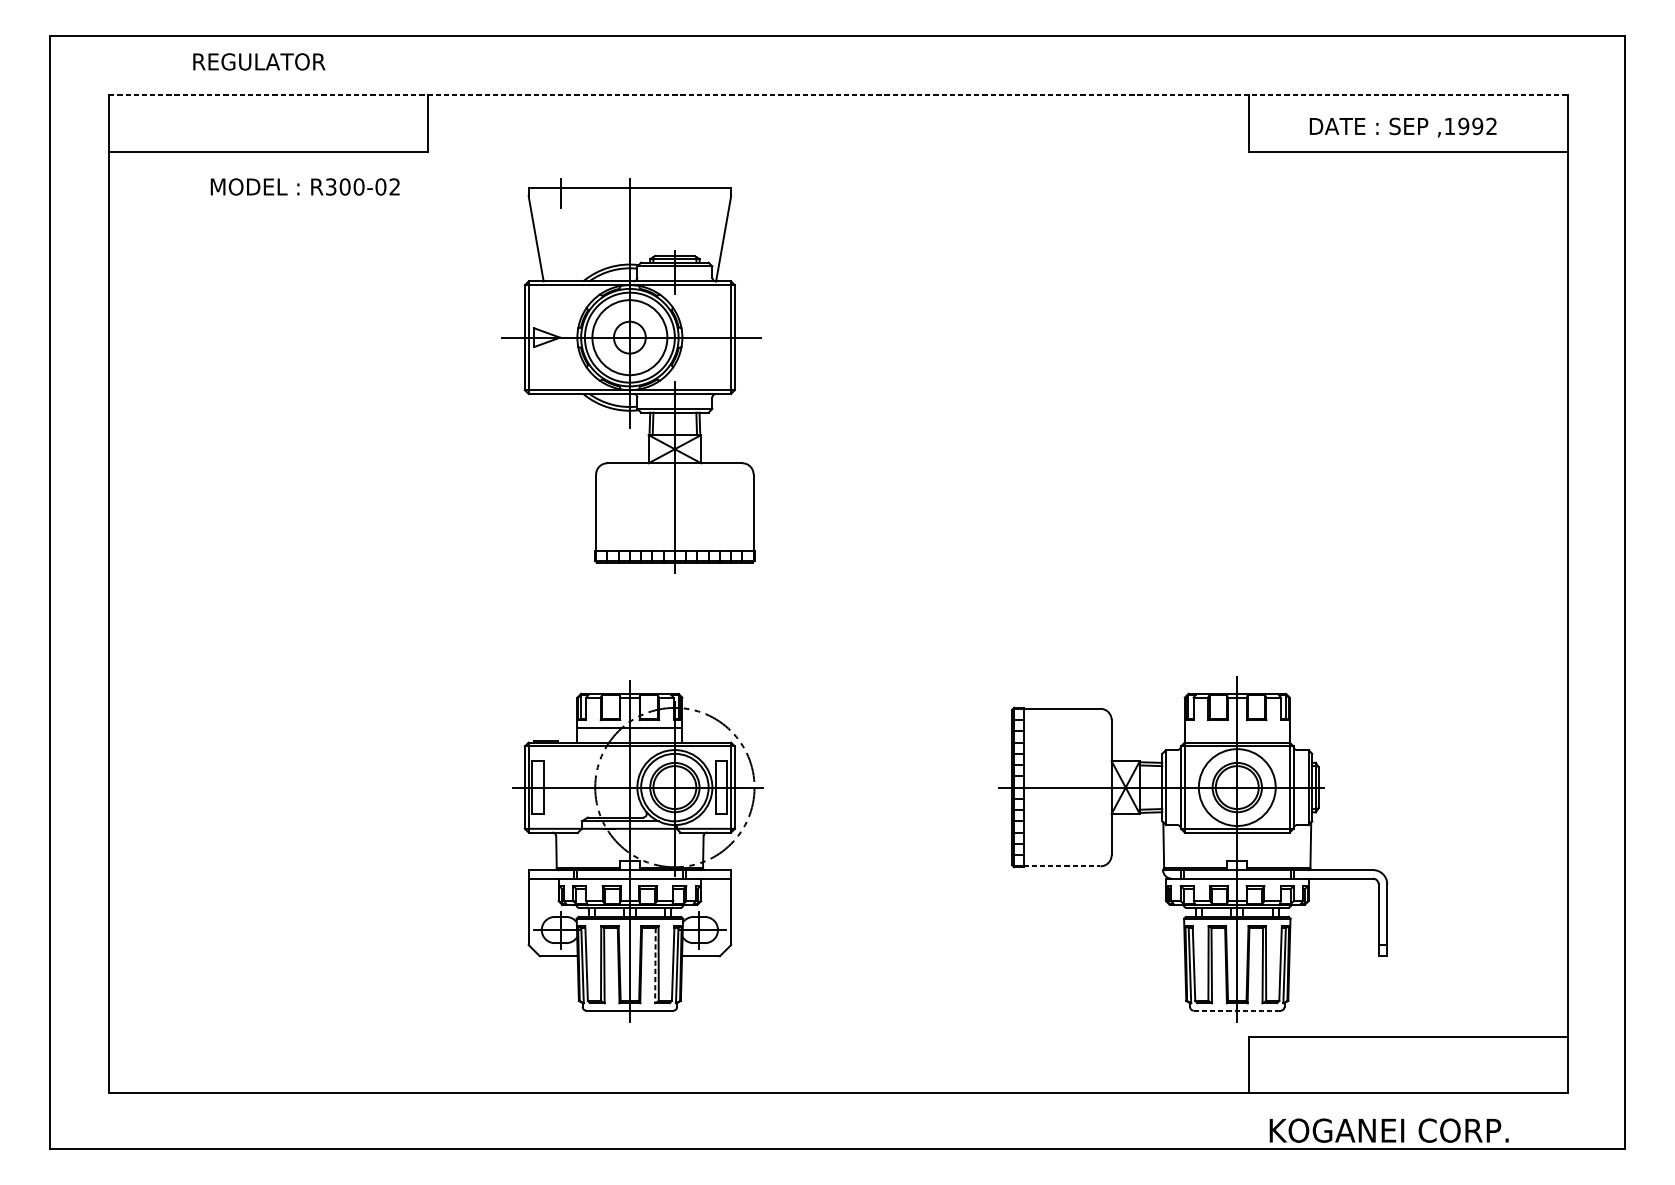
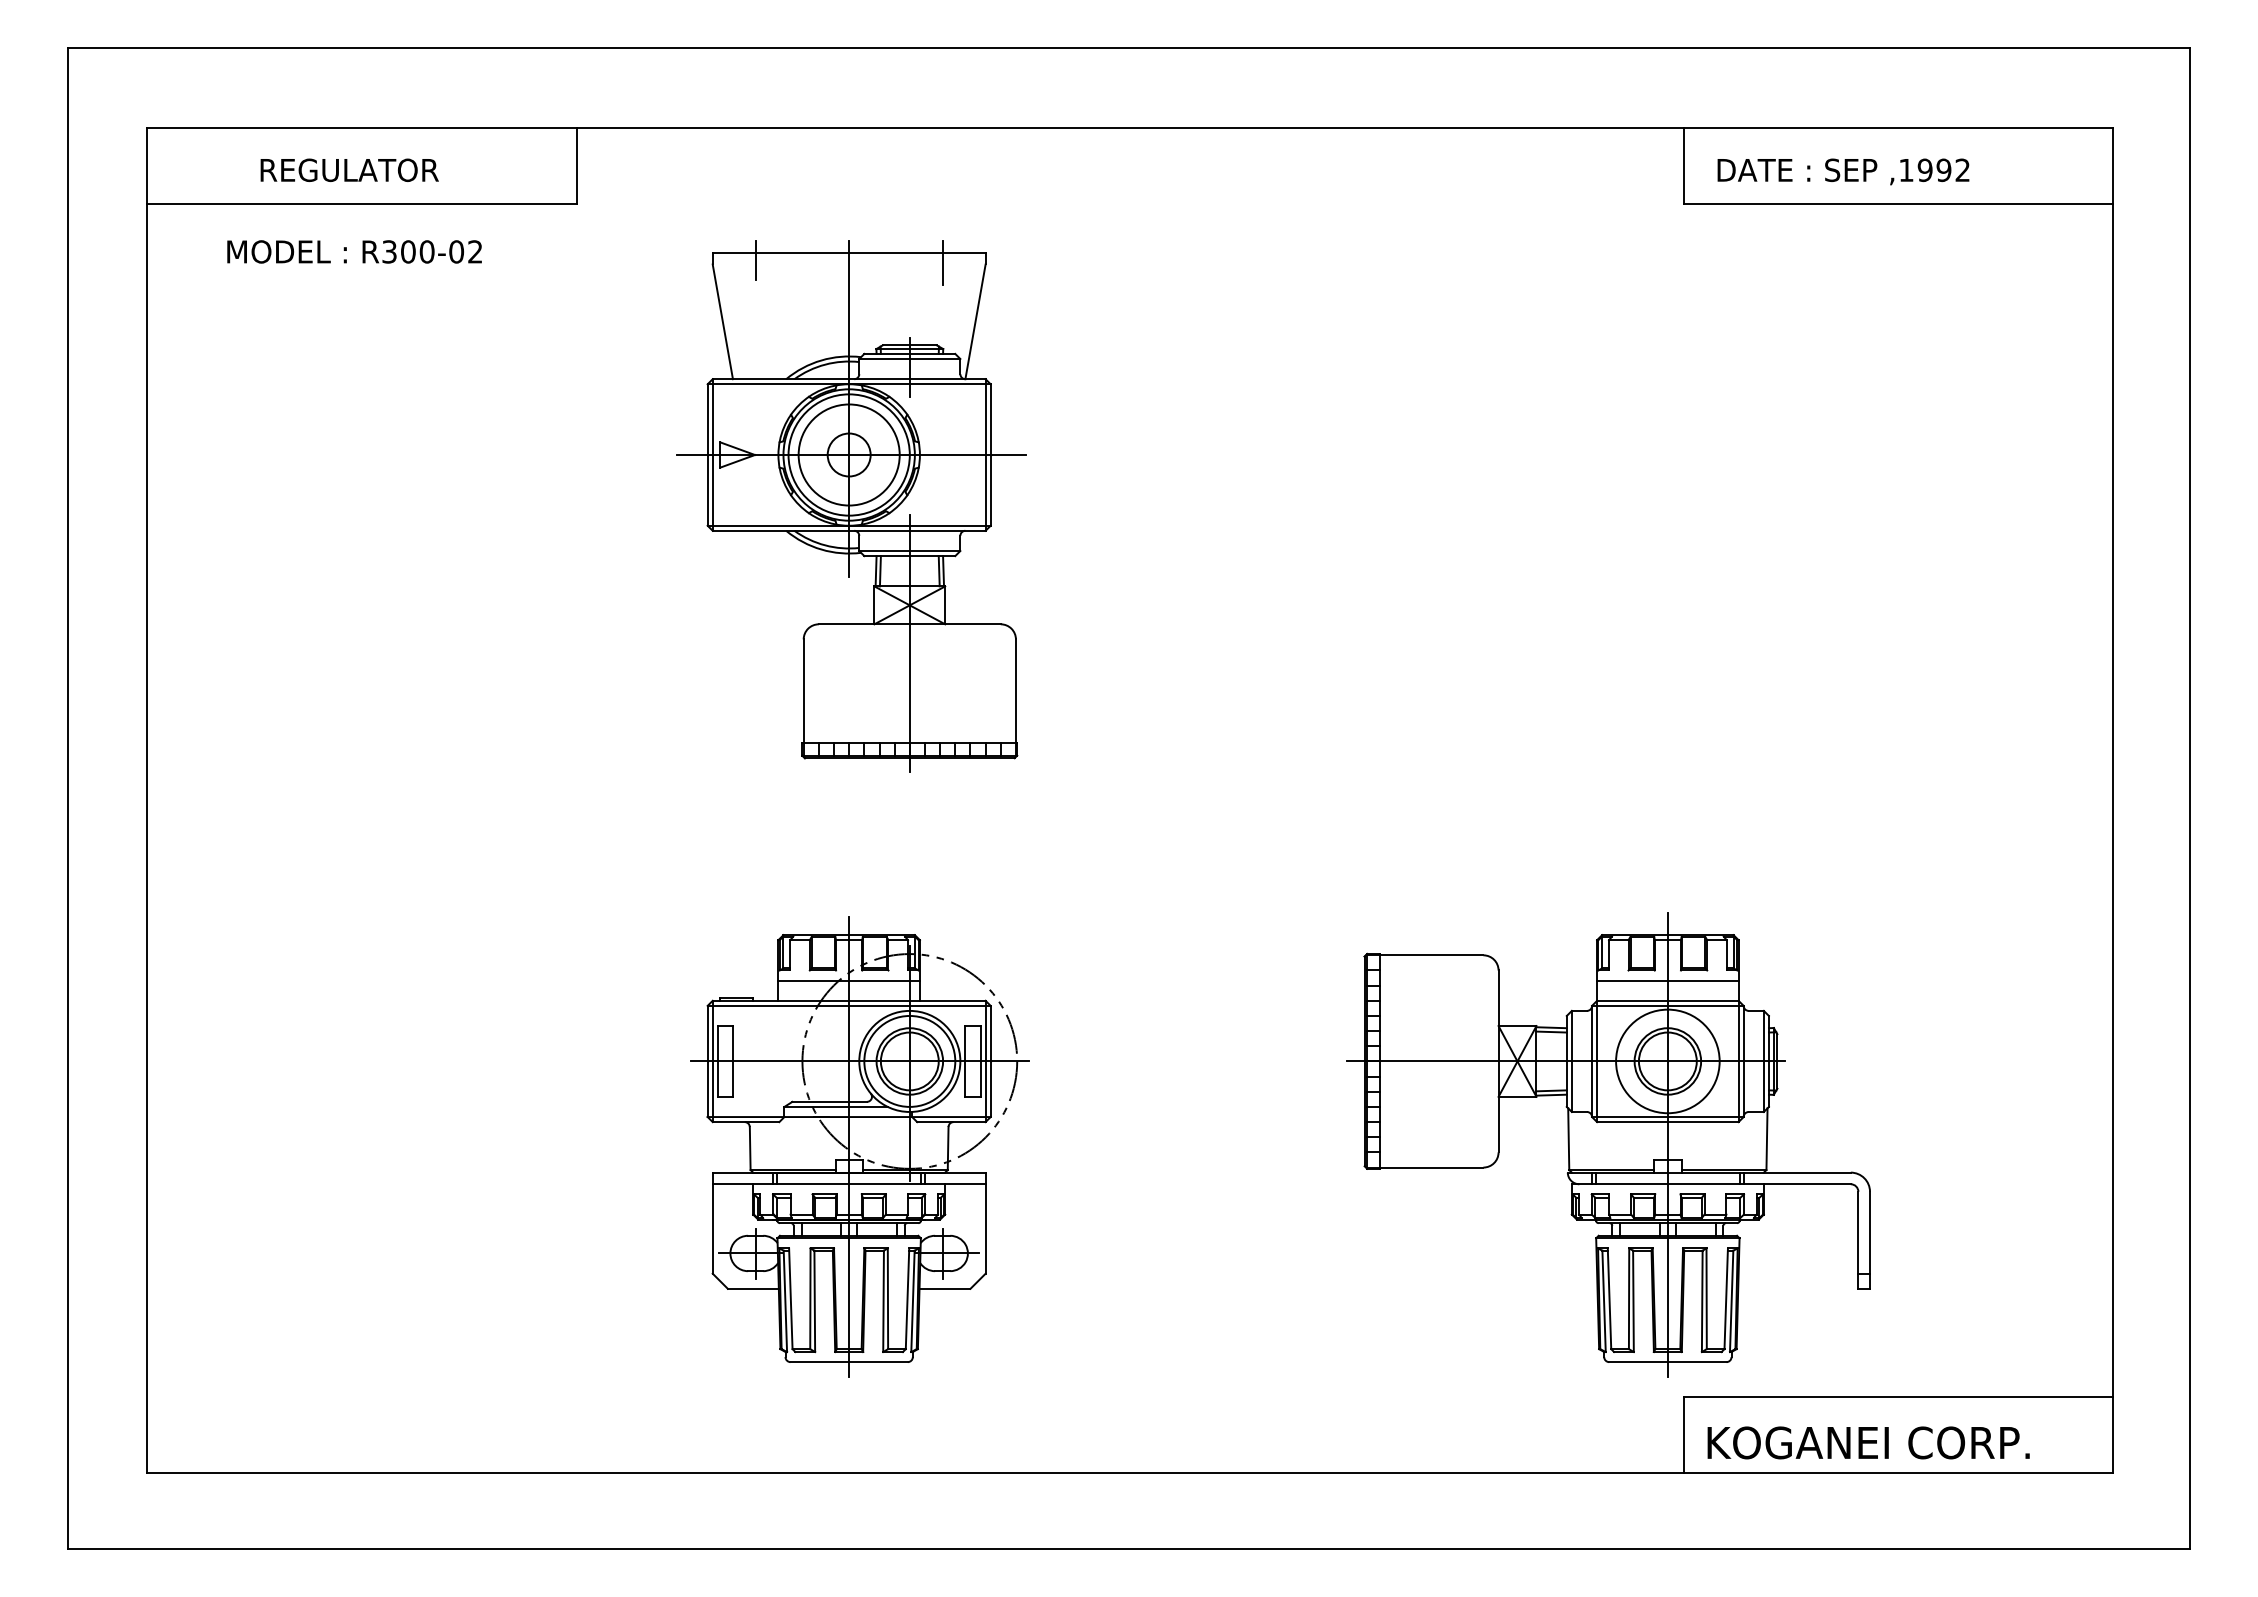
text: (259, 61) -> (349, 169), moved
line: (838, 95) -> (1130, 128), dashed -> solid
text: (1403, 127) -> (1843, 171), moved
text: (305, 186) -> (354, 251), moved
line: (699, 195) -> (942, 263), added
line: (1237, 727) -> (1667, 980), added
line: (1061, 866) -> (1431, 1167), dashed -> solid
line: (655, 965) -> (883, 1301), dashed -> solid
line: (1237, 1010) -> (1667, 1362), dashed -> solid
text: (1389, 1130) -> (1868, 1442), moved

